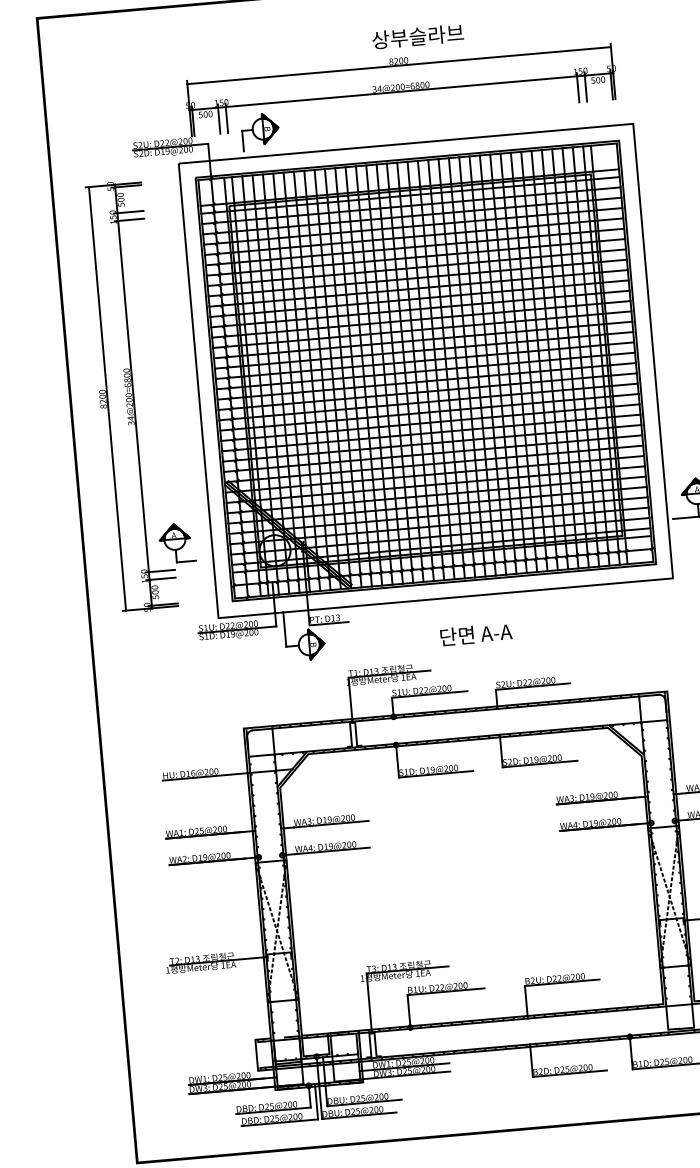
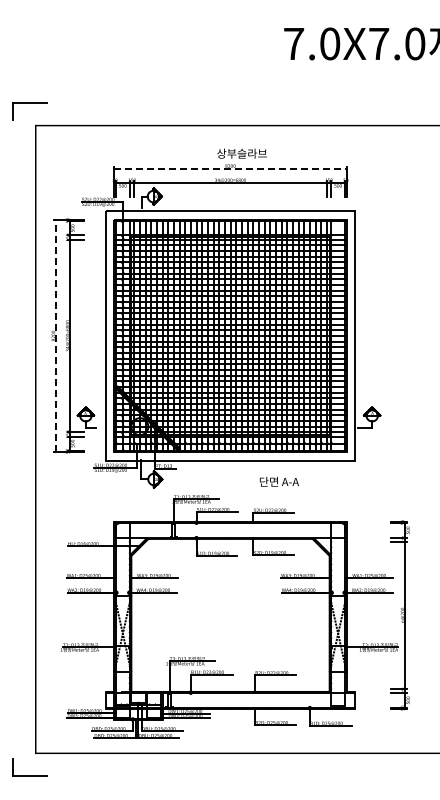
line: (400, 65) -> (231, 168), solid -> dashed
line: (106, 397) -> (55, 335), solid -> dashed
text: (474, 634) -> (278, 481), moved

